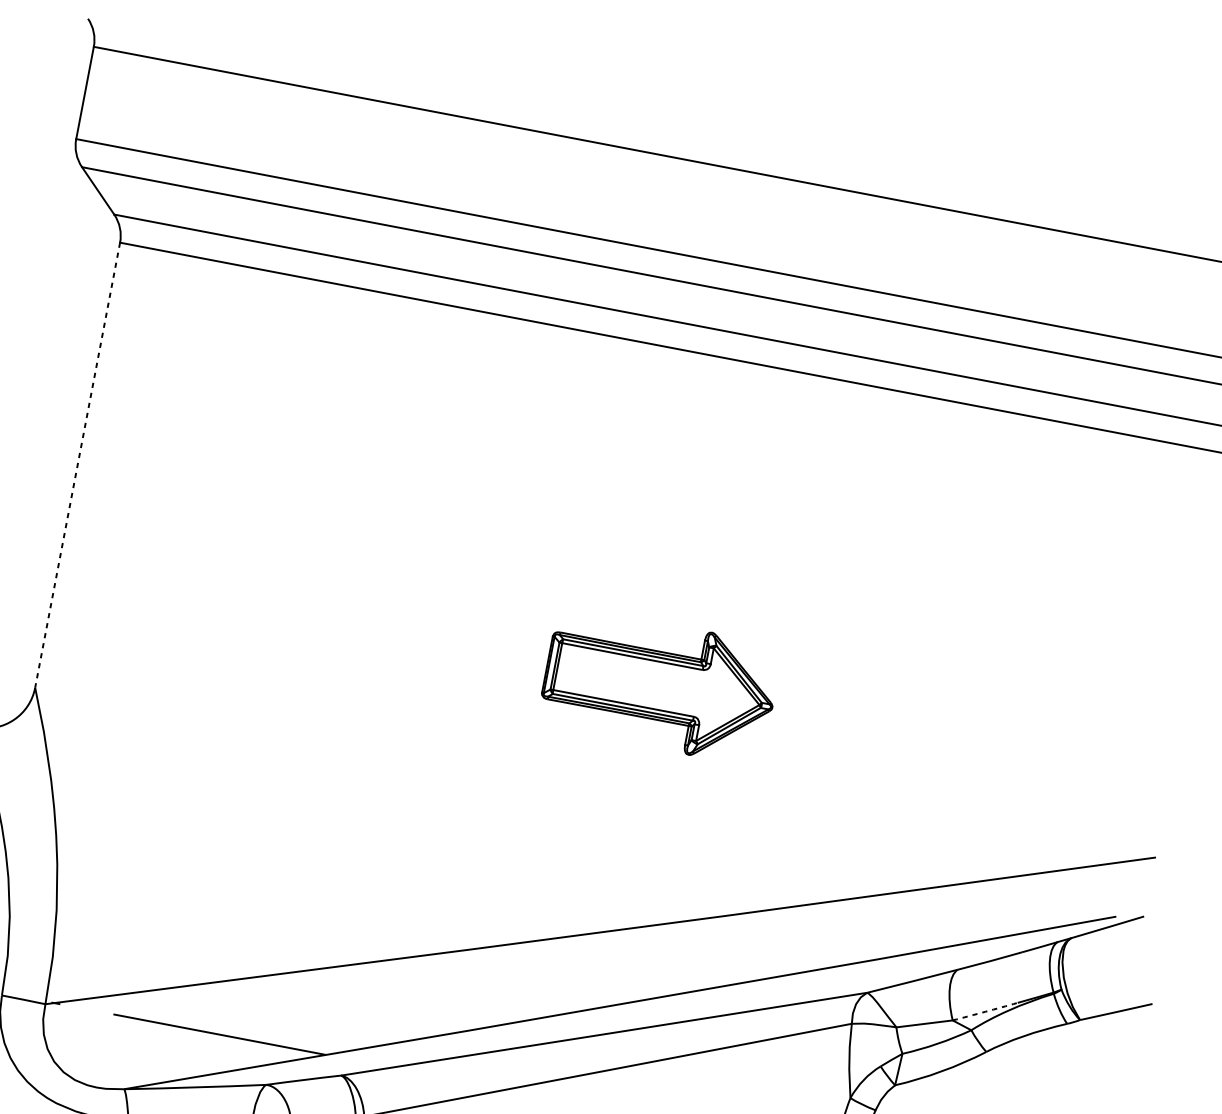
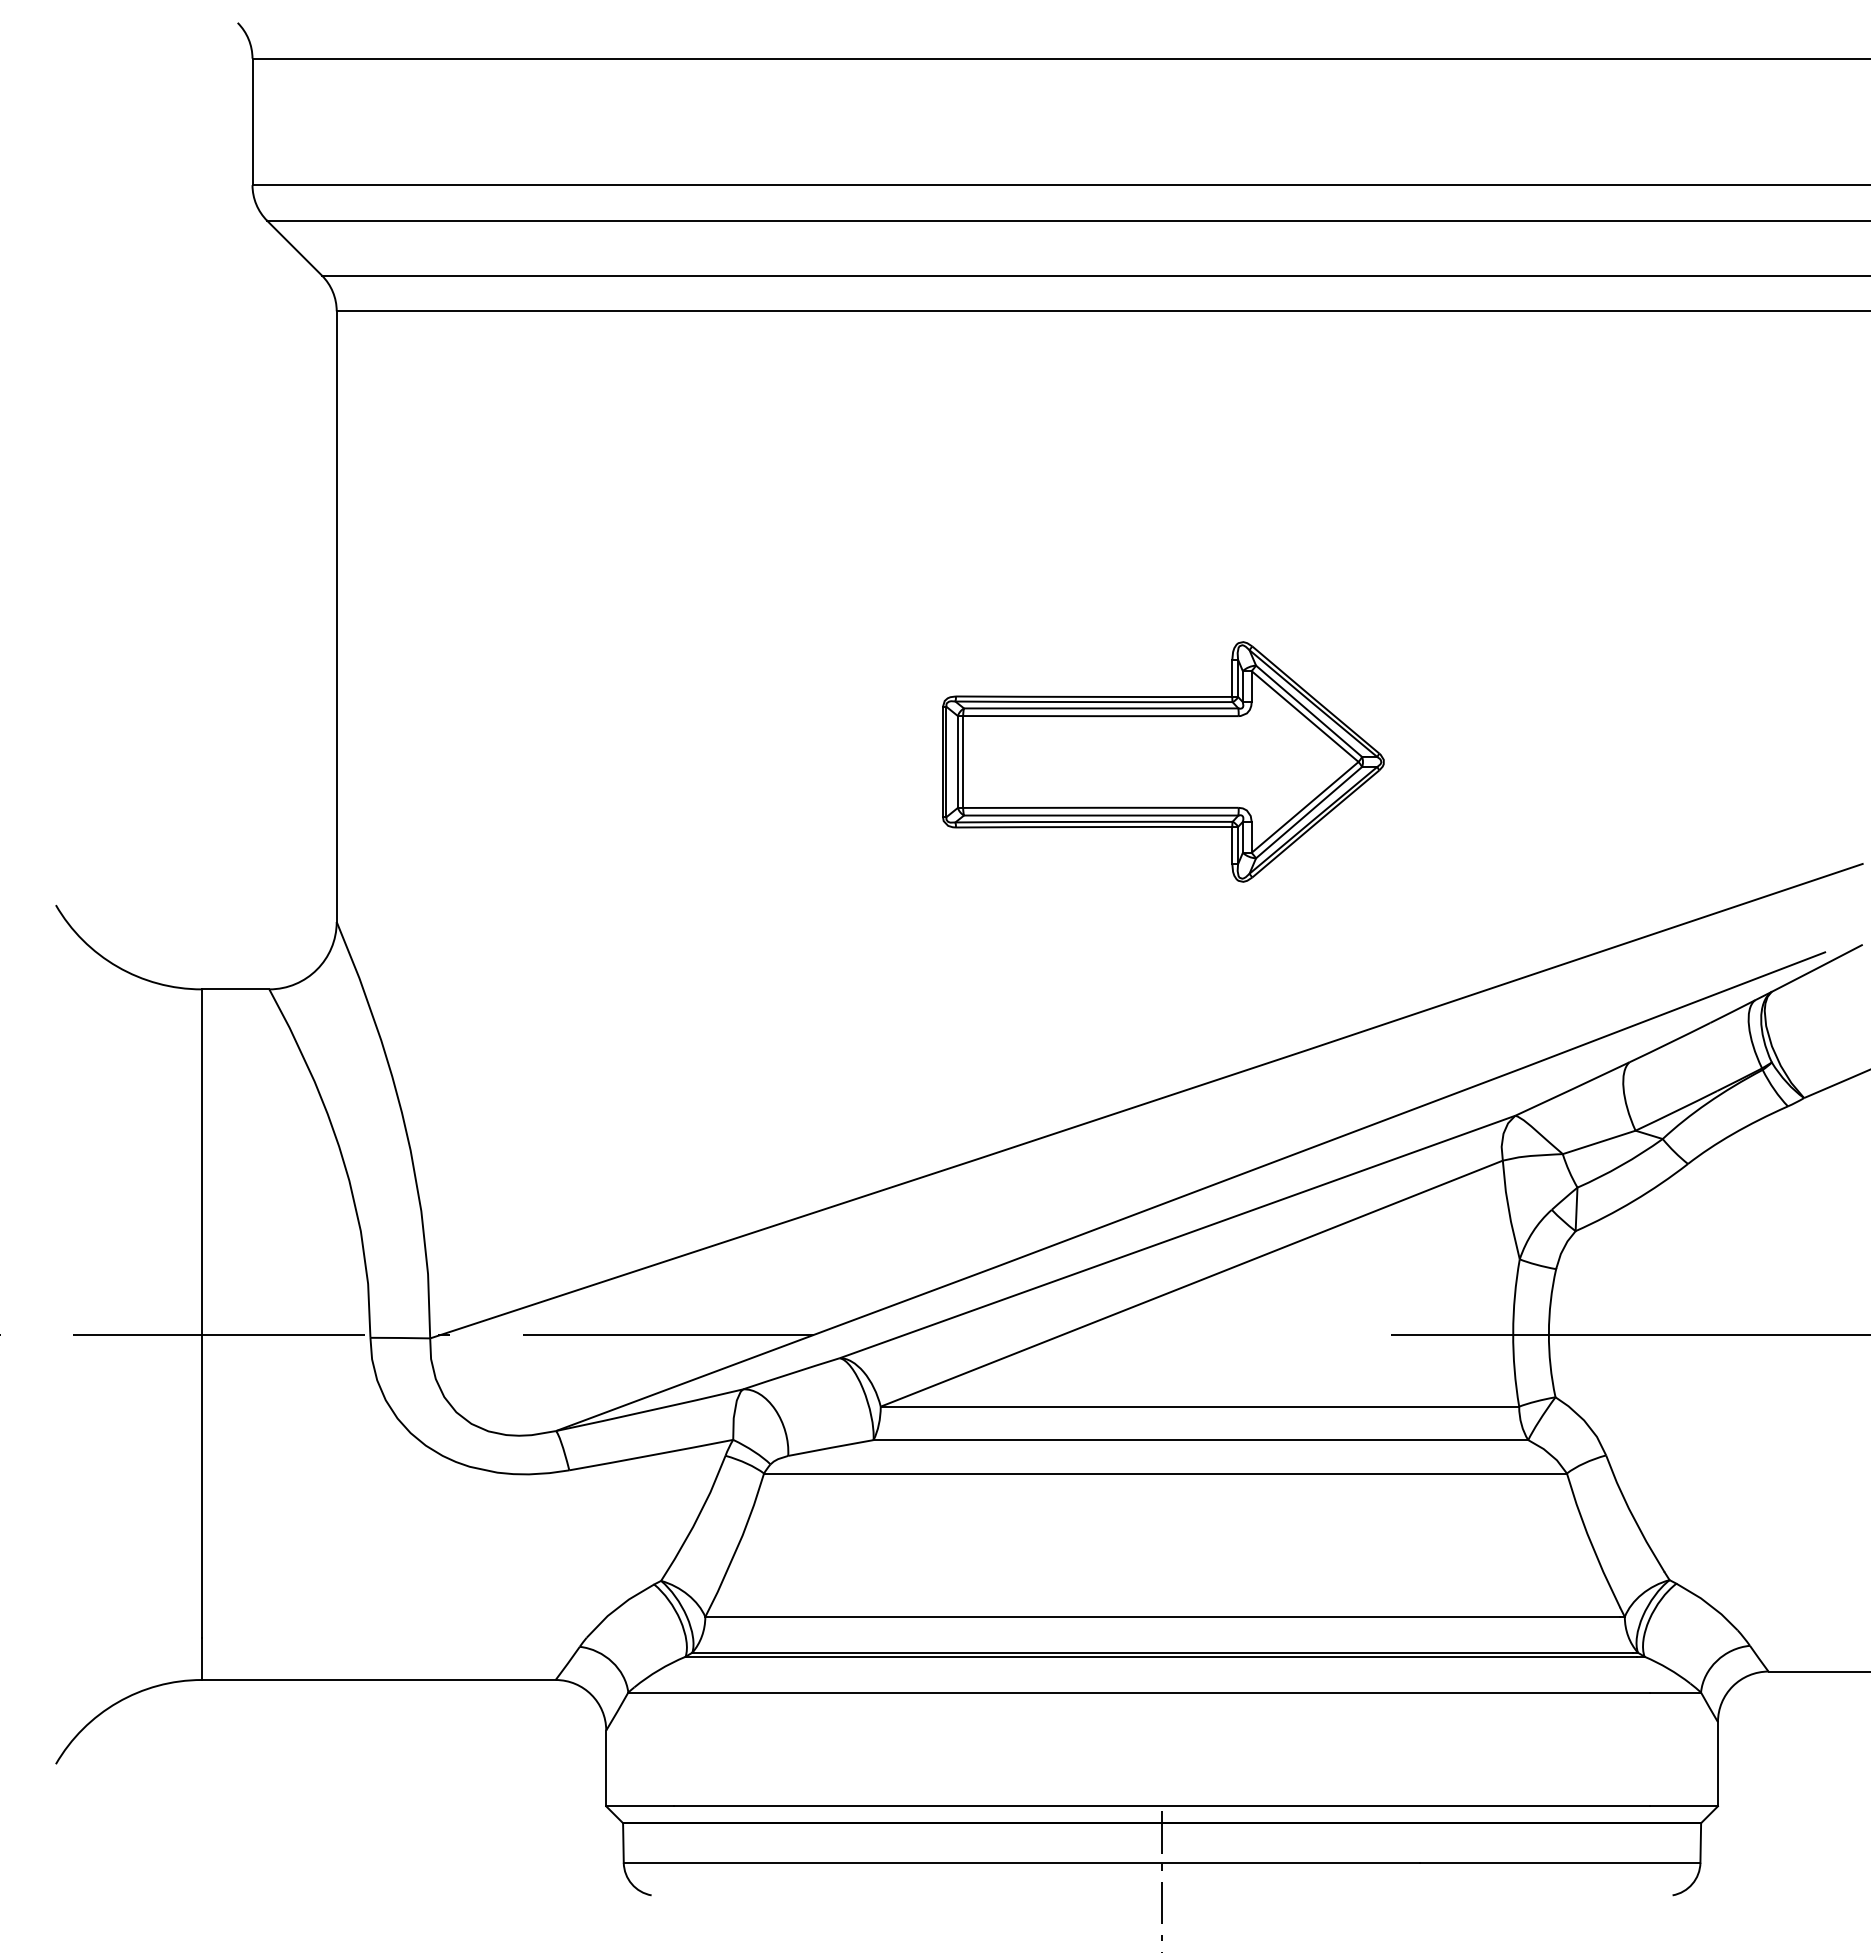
line: (77, 465) -> (336, 617), dashed -> solid
part: (660, 685) -> (1163, 761), size x1.43
arc: (985, 1012) -> (1676, 1111), dashed -> solid

